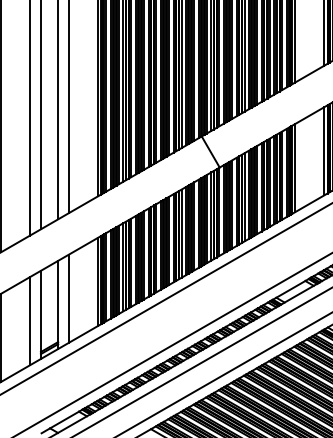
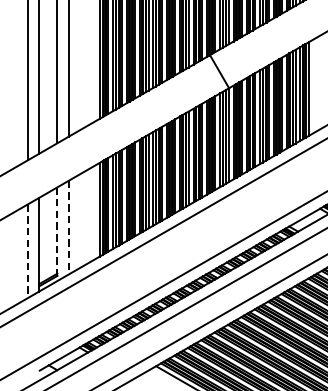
line: (68, 299) -> (68, 228), solid -> dashed
line: (58, 305) -> (57, 234), solid -> dashed
line: (30, 321) -> (28, 251), solid -> dashed

